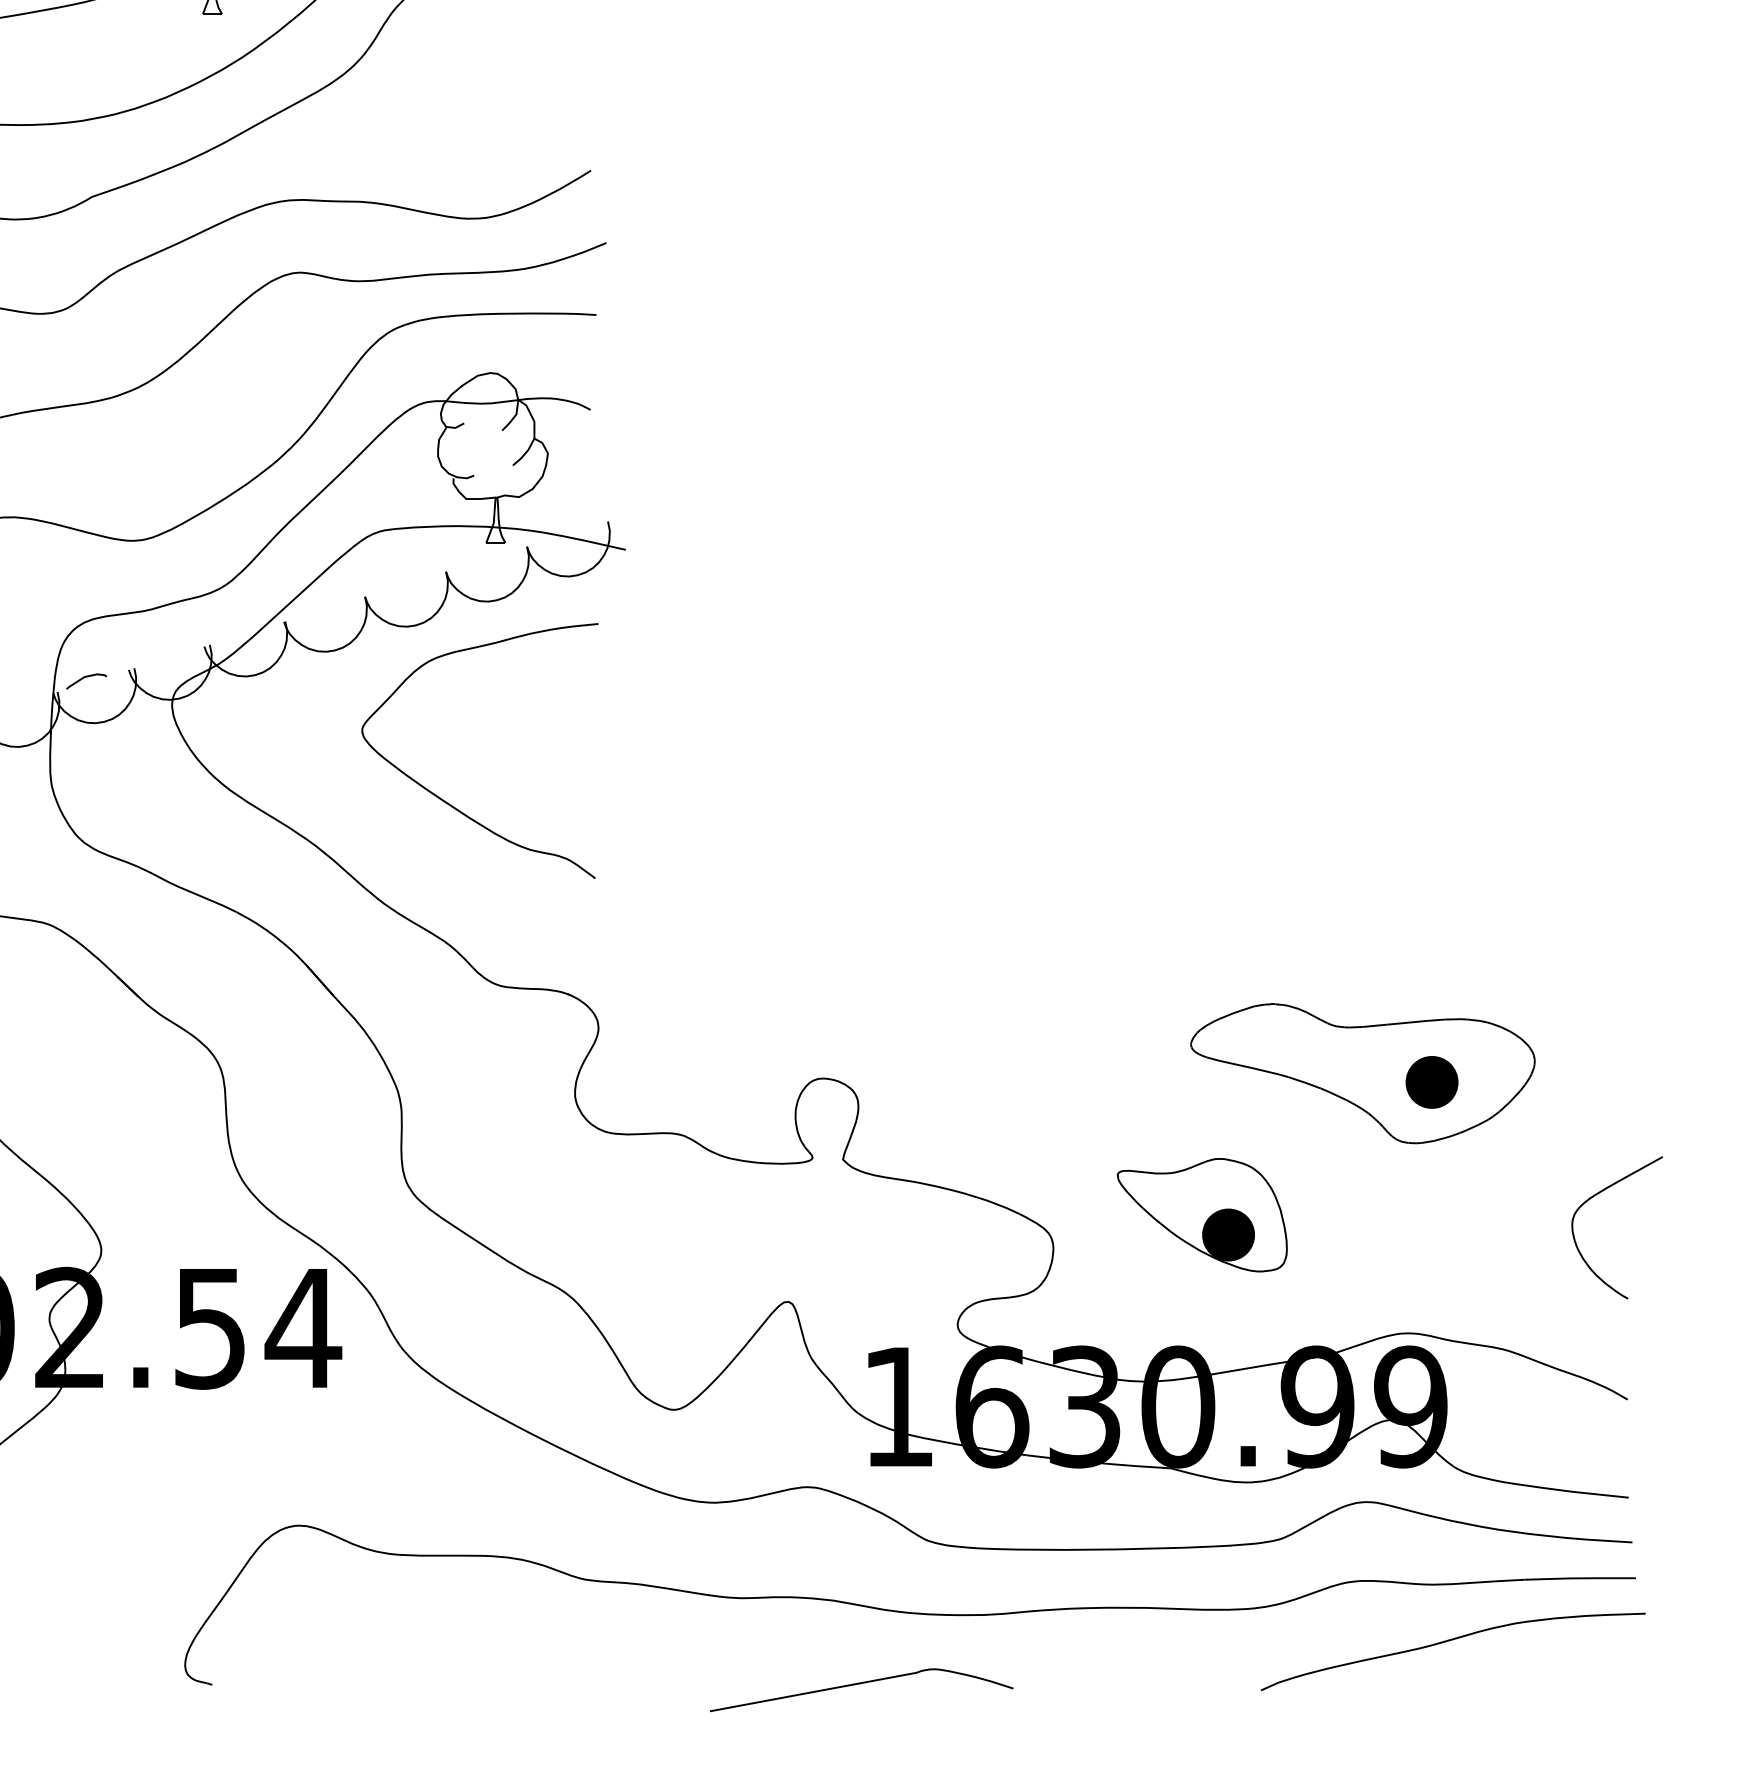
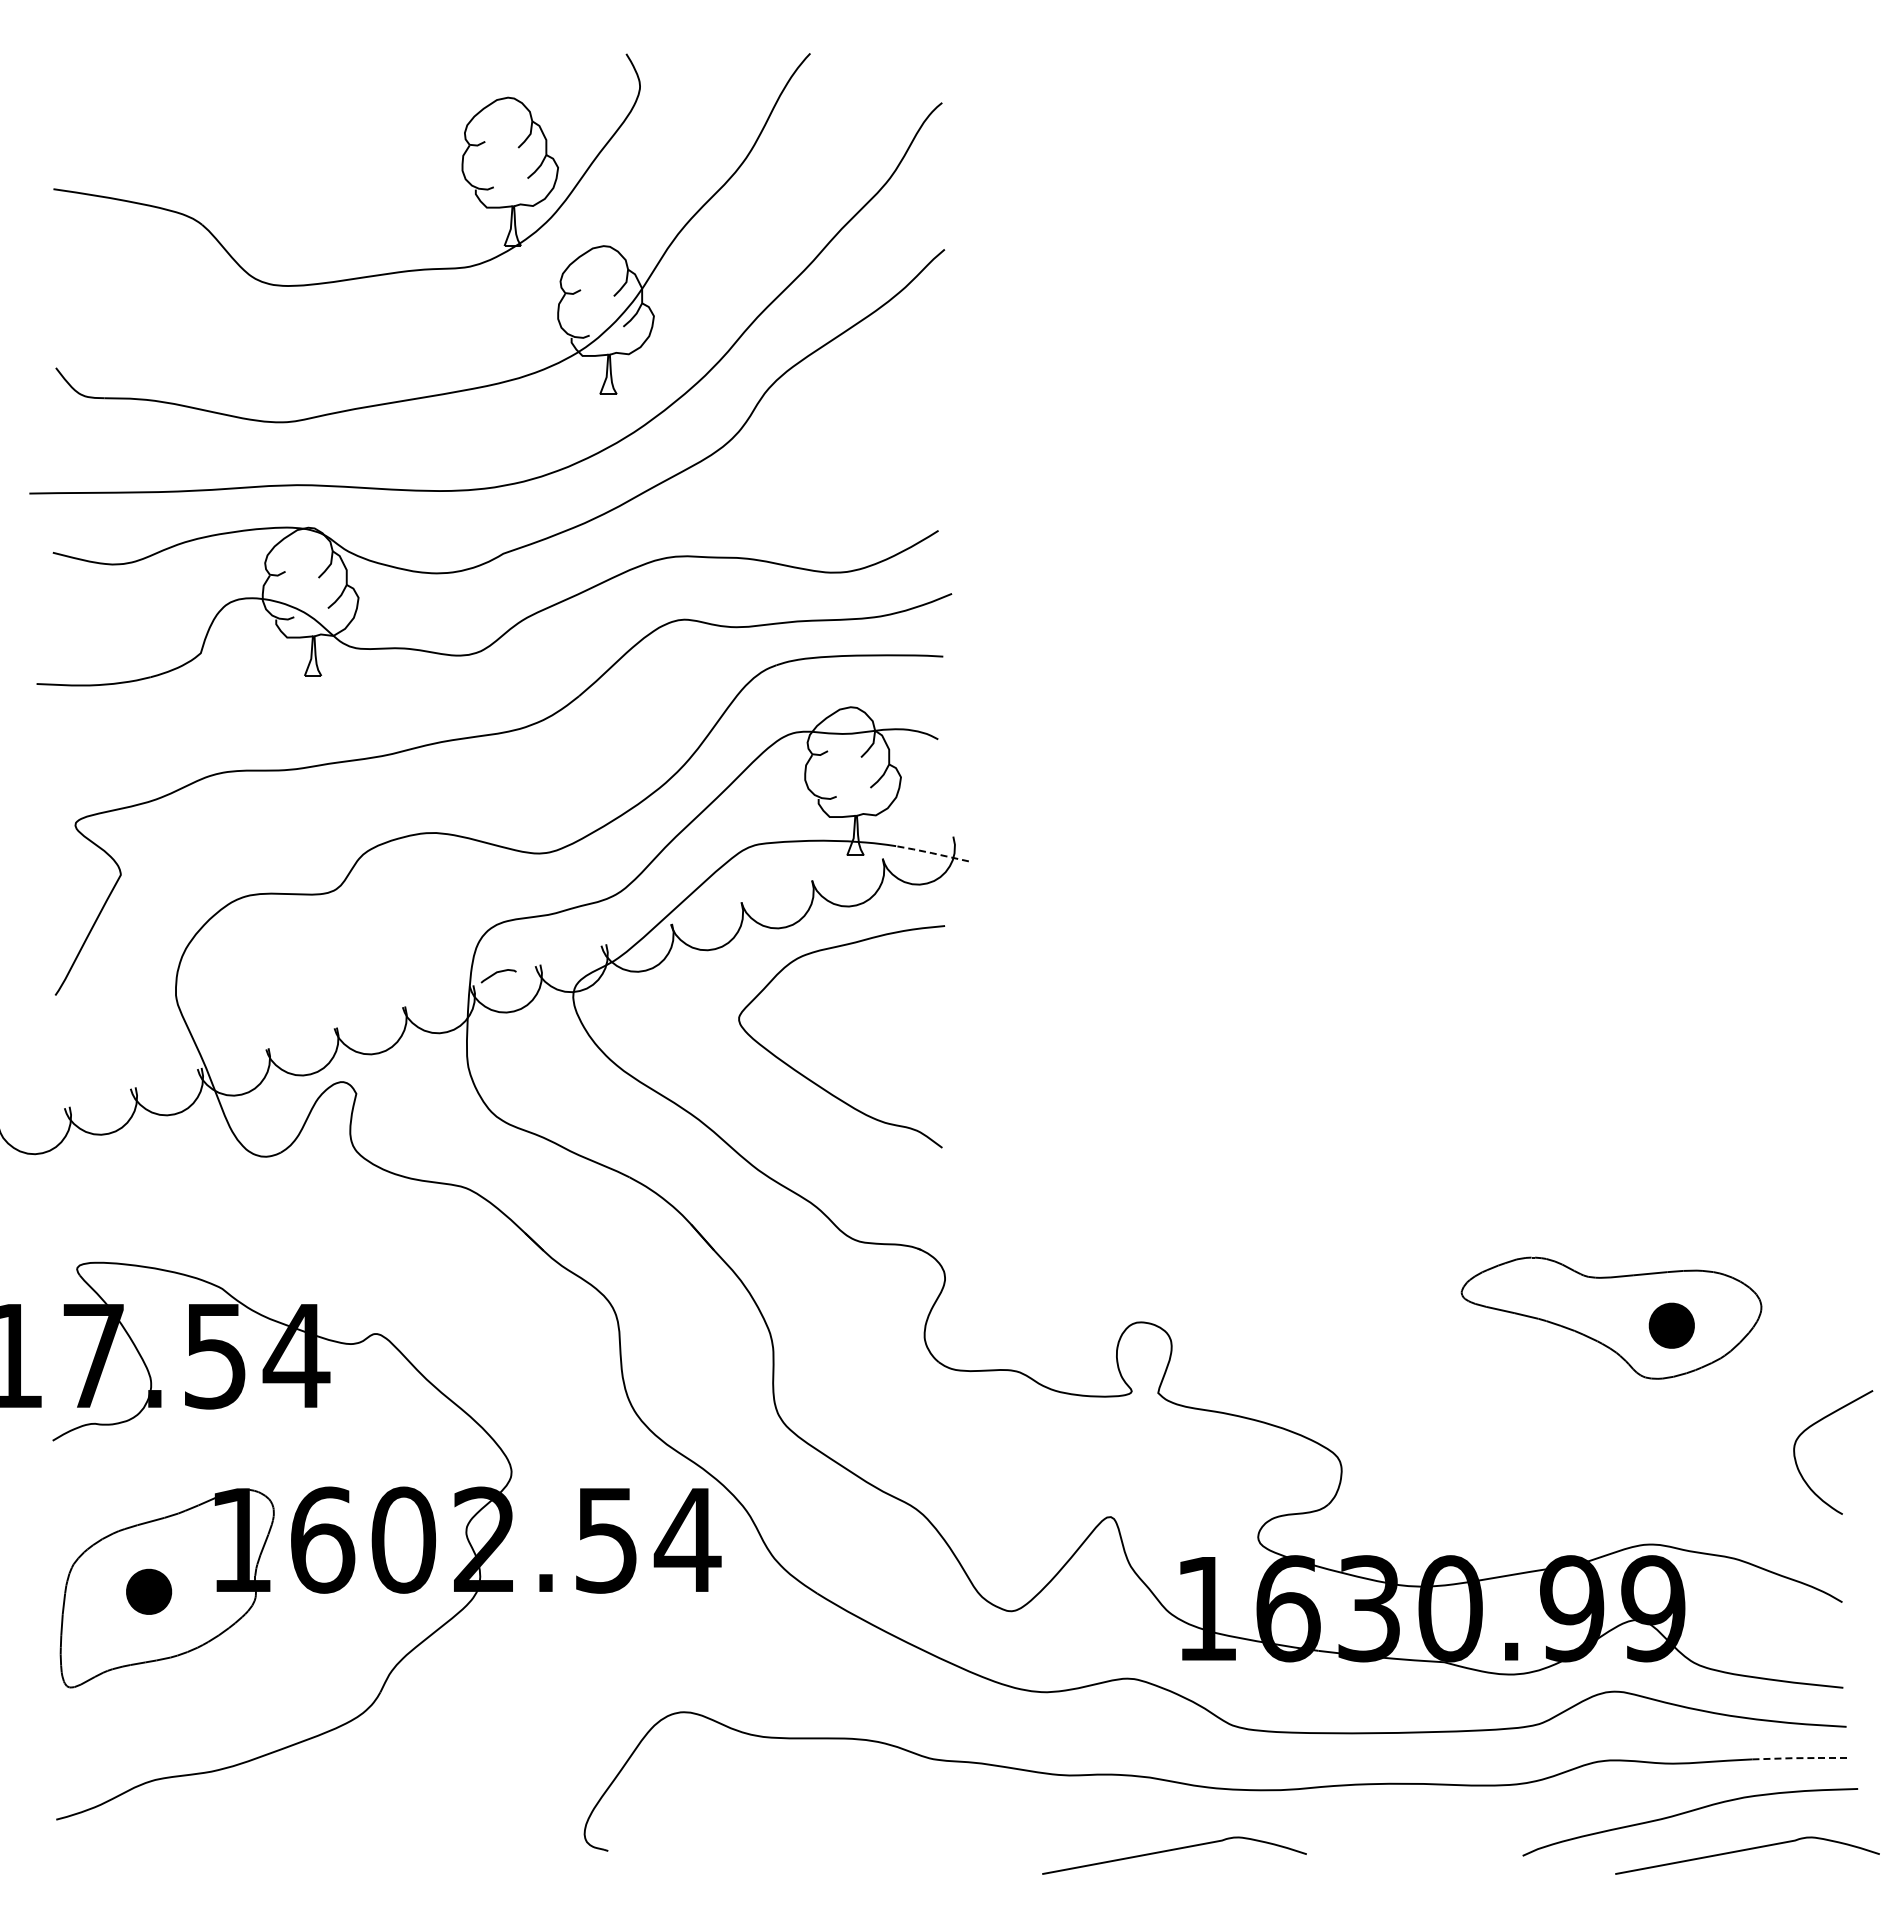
line: (582, 540) -> (931, 853), solid -> dashed
part: (1202, 1215) -> (1471, 1441), removed
line: (1580, 1578) -> (1801, 1758), solid -> dashed
curve: (1518, 1684) -> (1747, 1850), added

